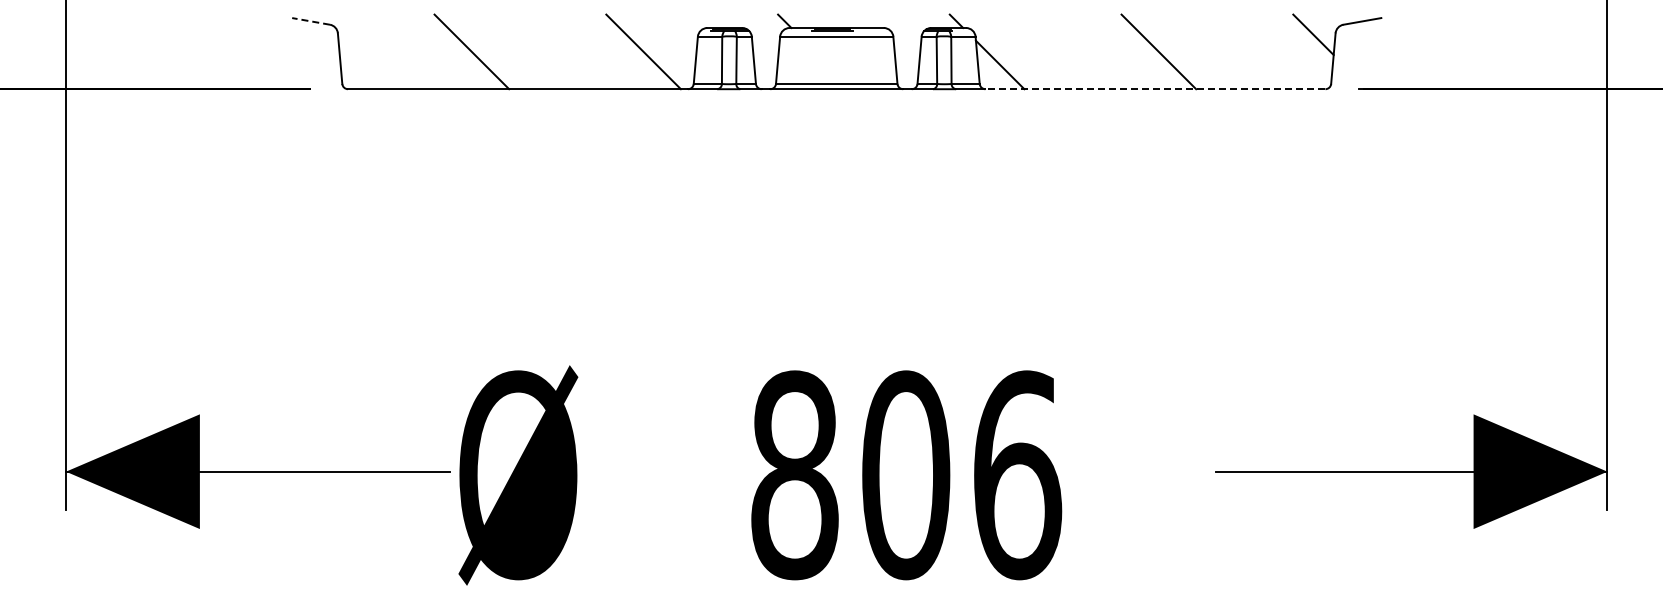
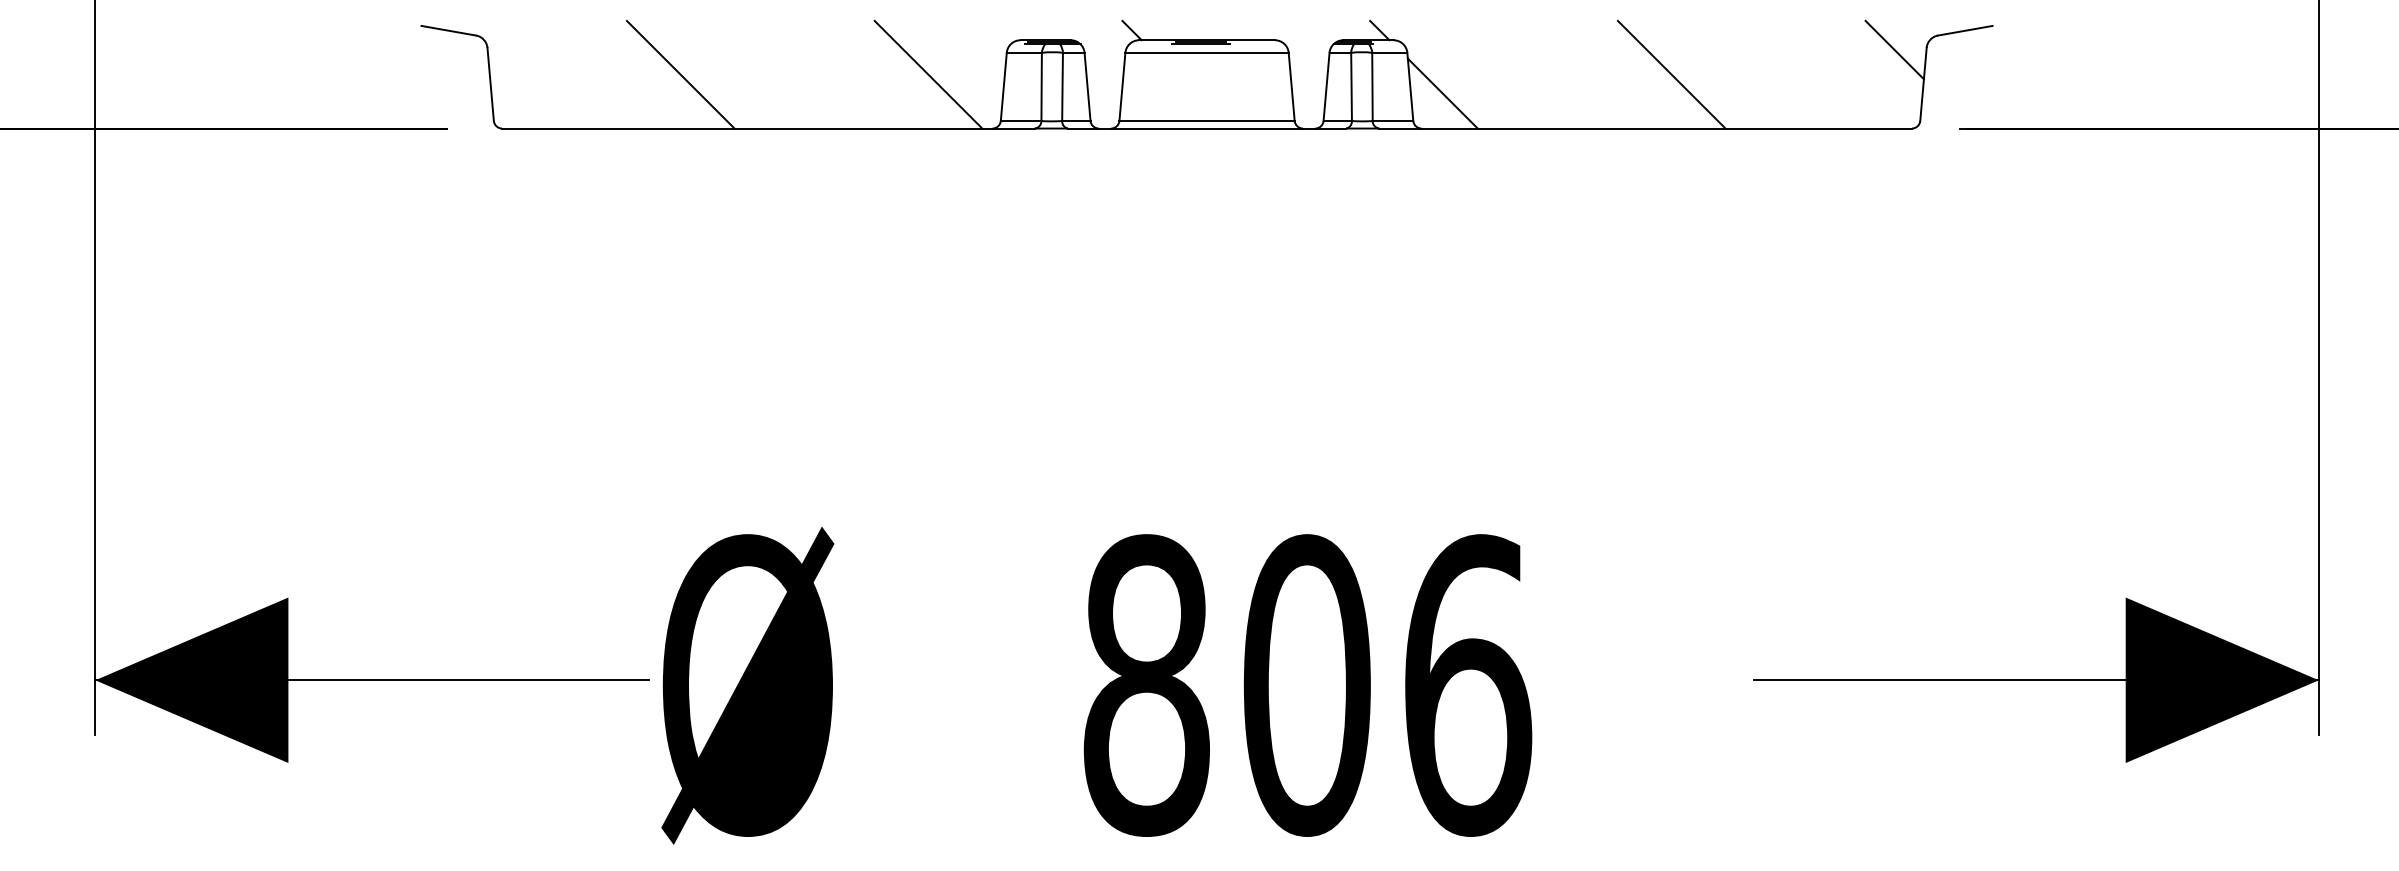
line: (310, 21) -> (447, 30), dashed -> solid
line: (1154, 89) -> (1665, 128), dashed -> solid

